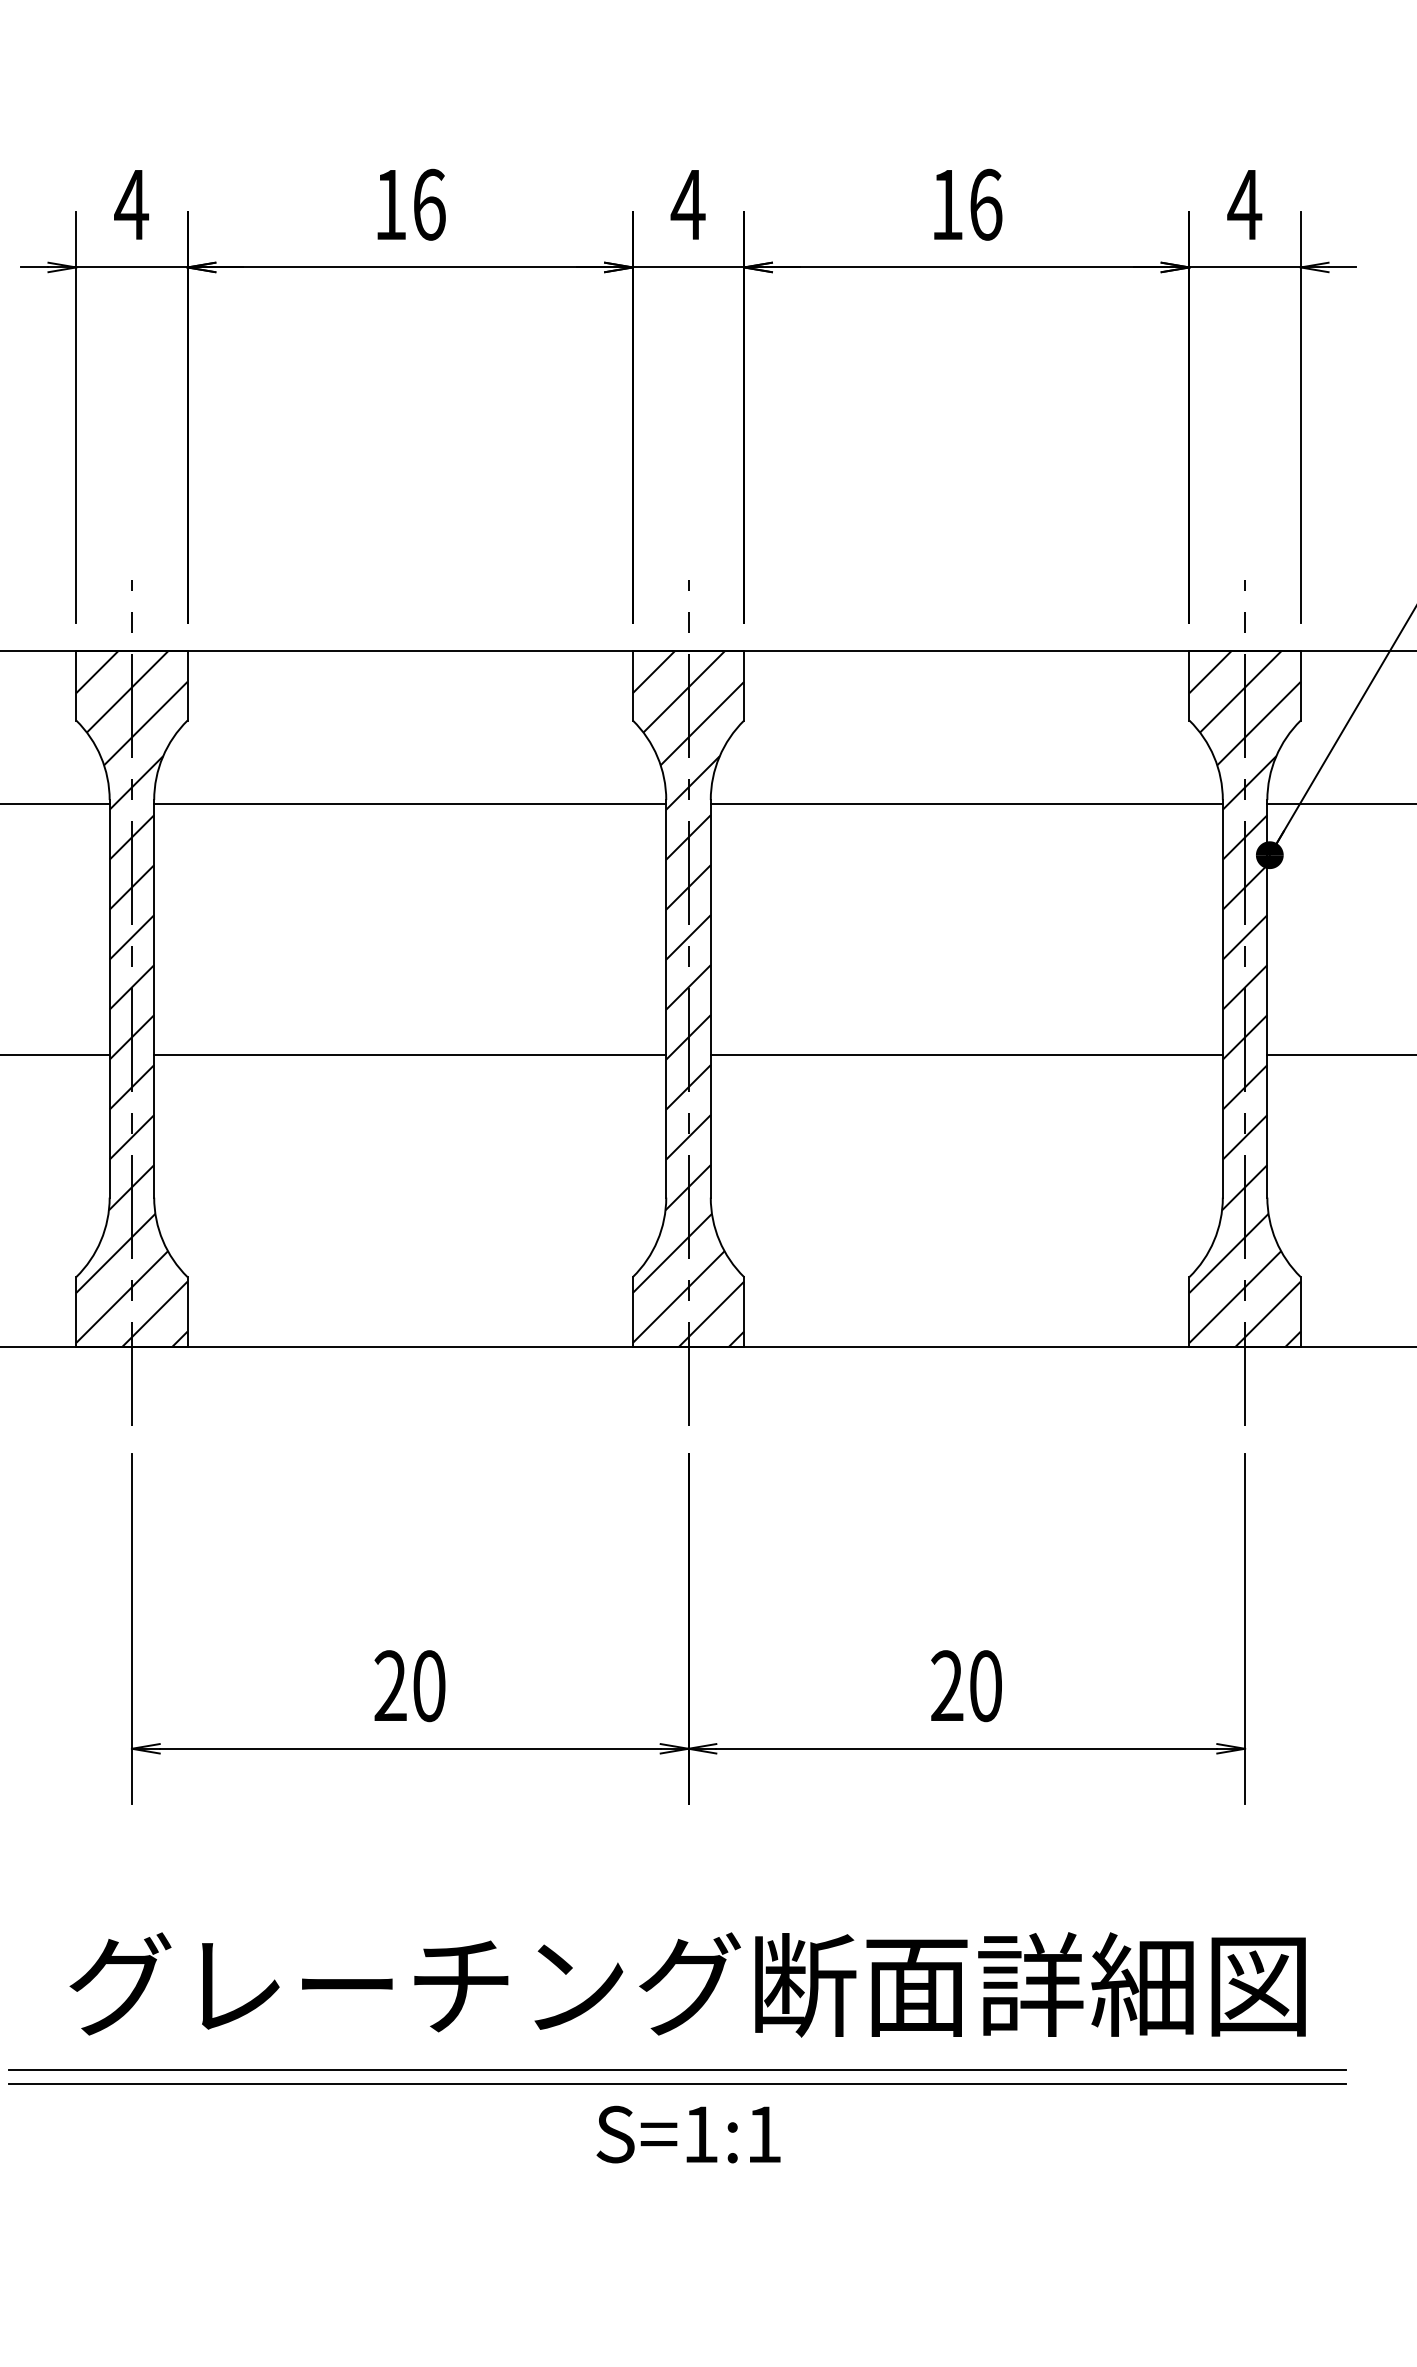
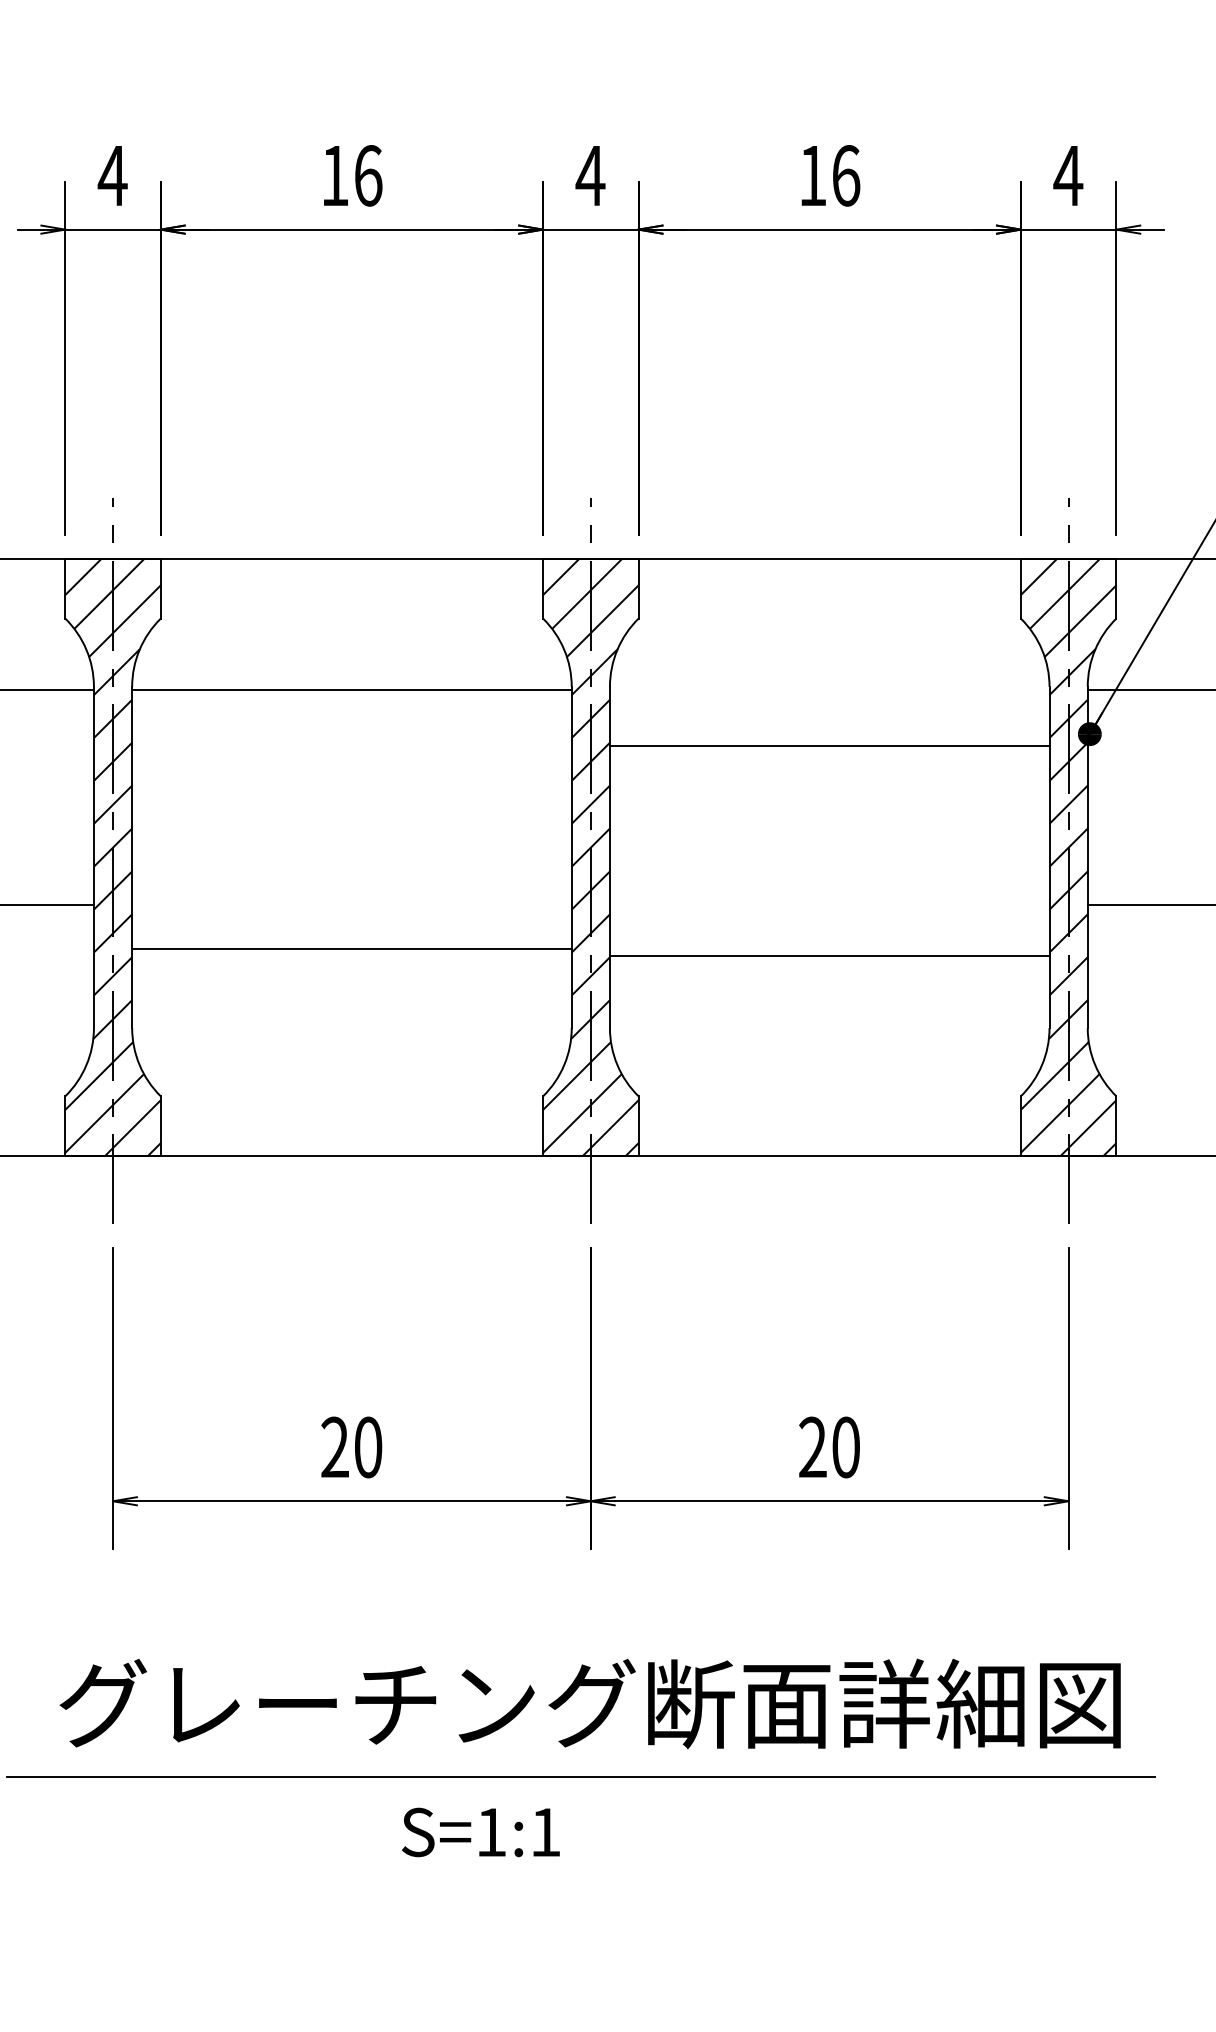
line: (966, 804) -> (829, 746), moved
line: (409, 1054) -> (351, 949), moved
line: (966, 1054) -> (829, 956), moved
line: (677, 2084) -> (581, 1789), removed
text: (688, 2134) -> (480, 1832), moved

